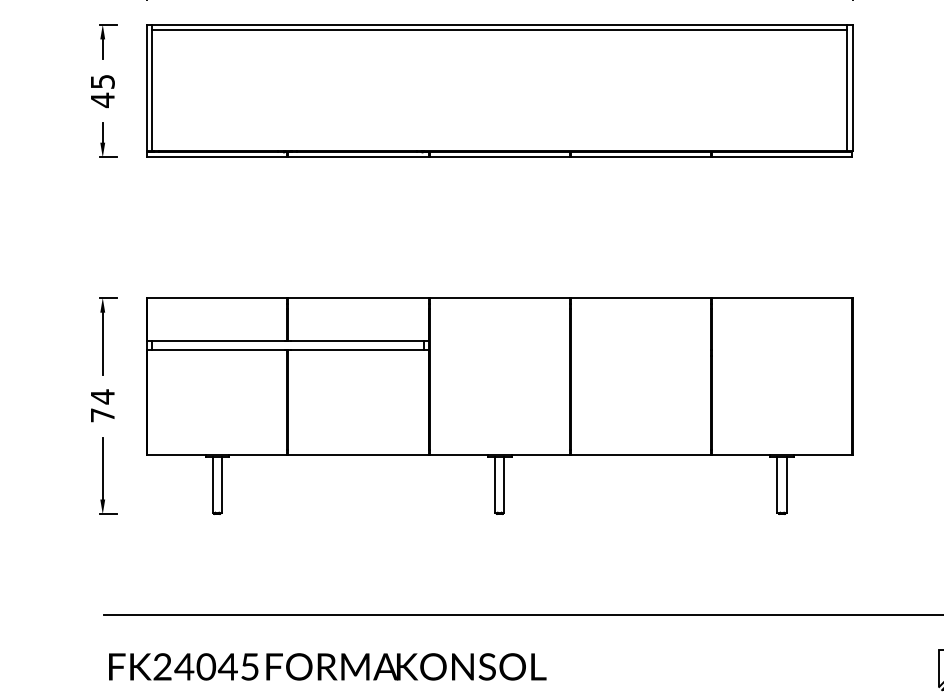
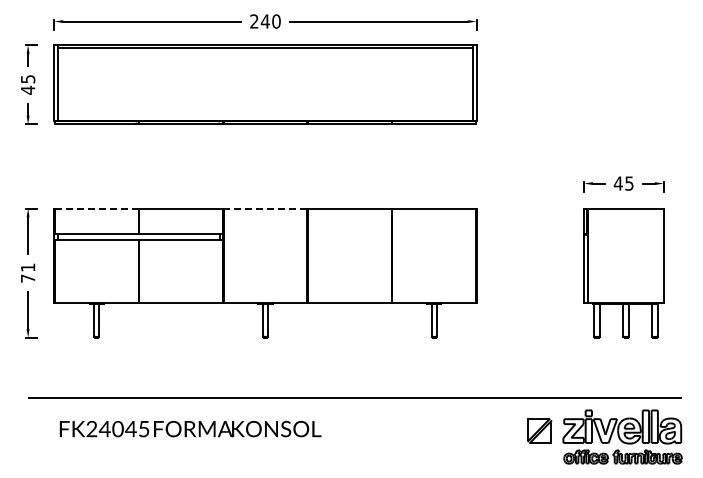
line: (217, 297) -> (96, 208), solid -> dashed
line: (499, 297) -> (265, 208), solid -> dashed
text: (103, 396) -> (28, 267), 74 -> 71
text: (327, 667) -> (190, 429), moved

